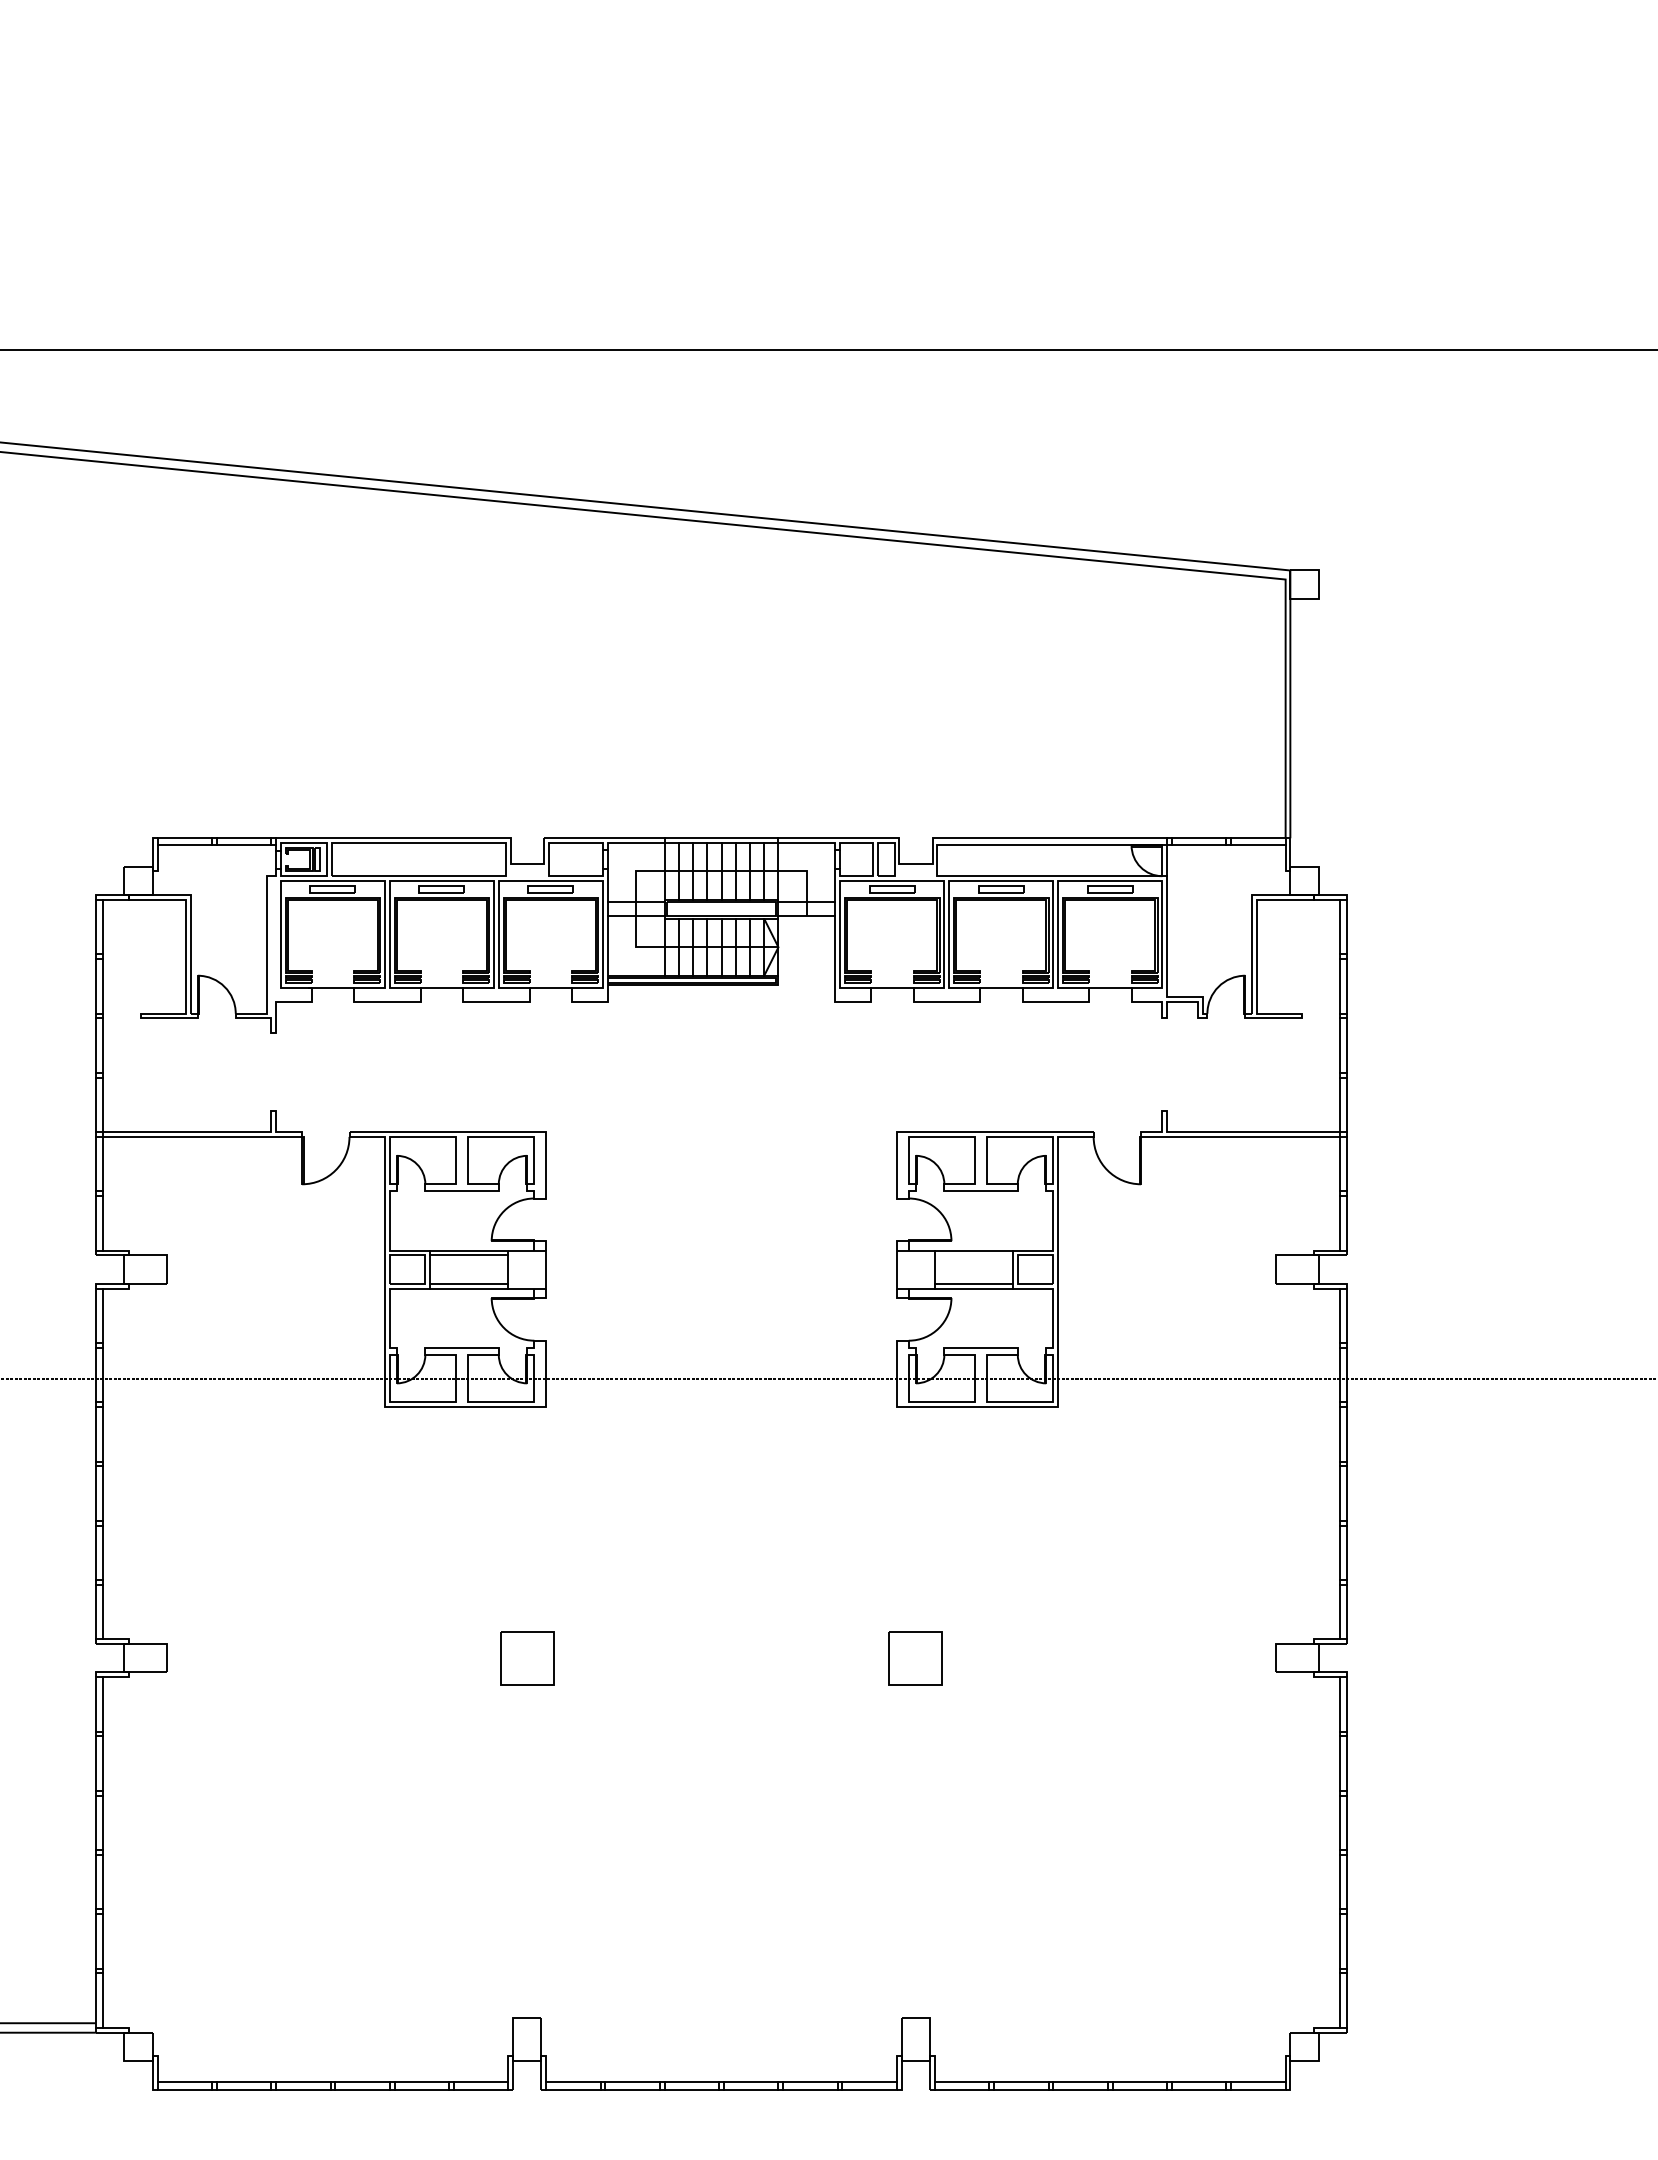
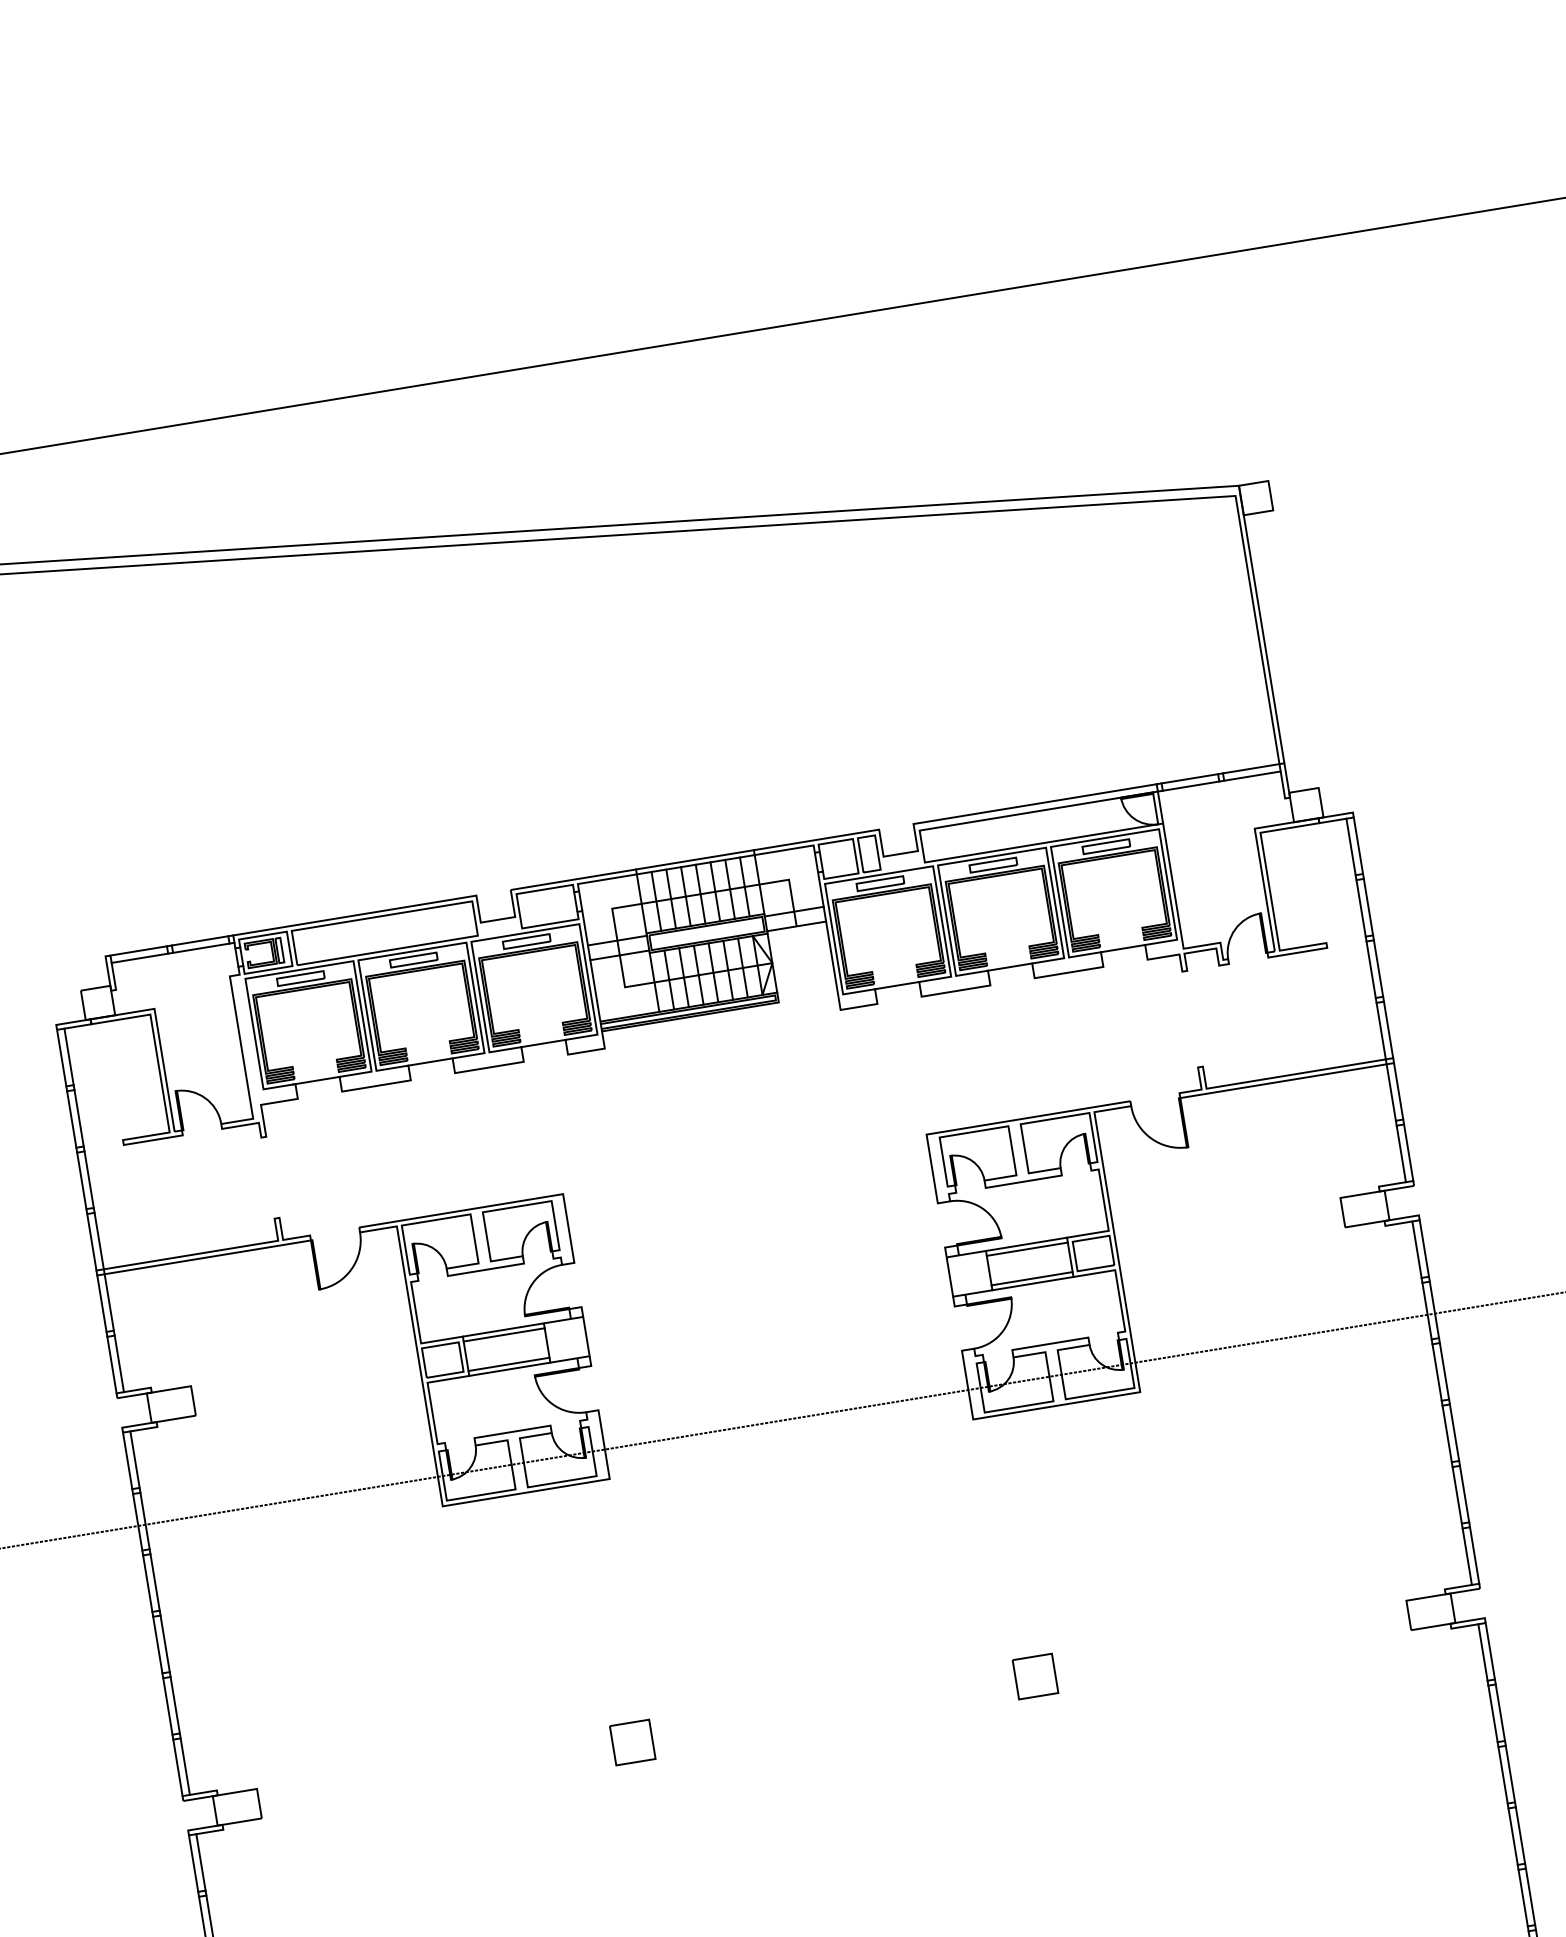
line: (973, 1255) -> (1026, 1249), added
part: (526, 1657) -> (631, 1741), size x0.71
part: (915, 1657) -> (1034, 1675), size x0.71

